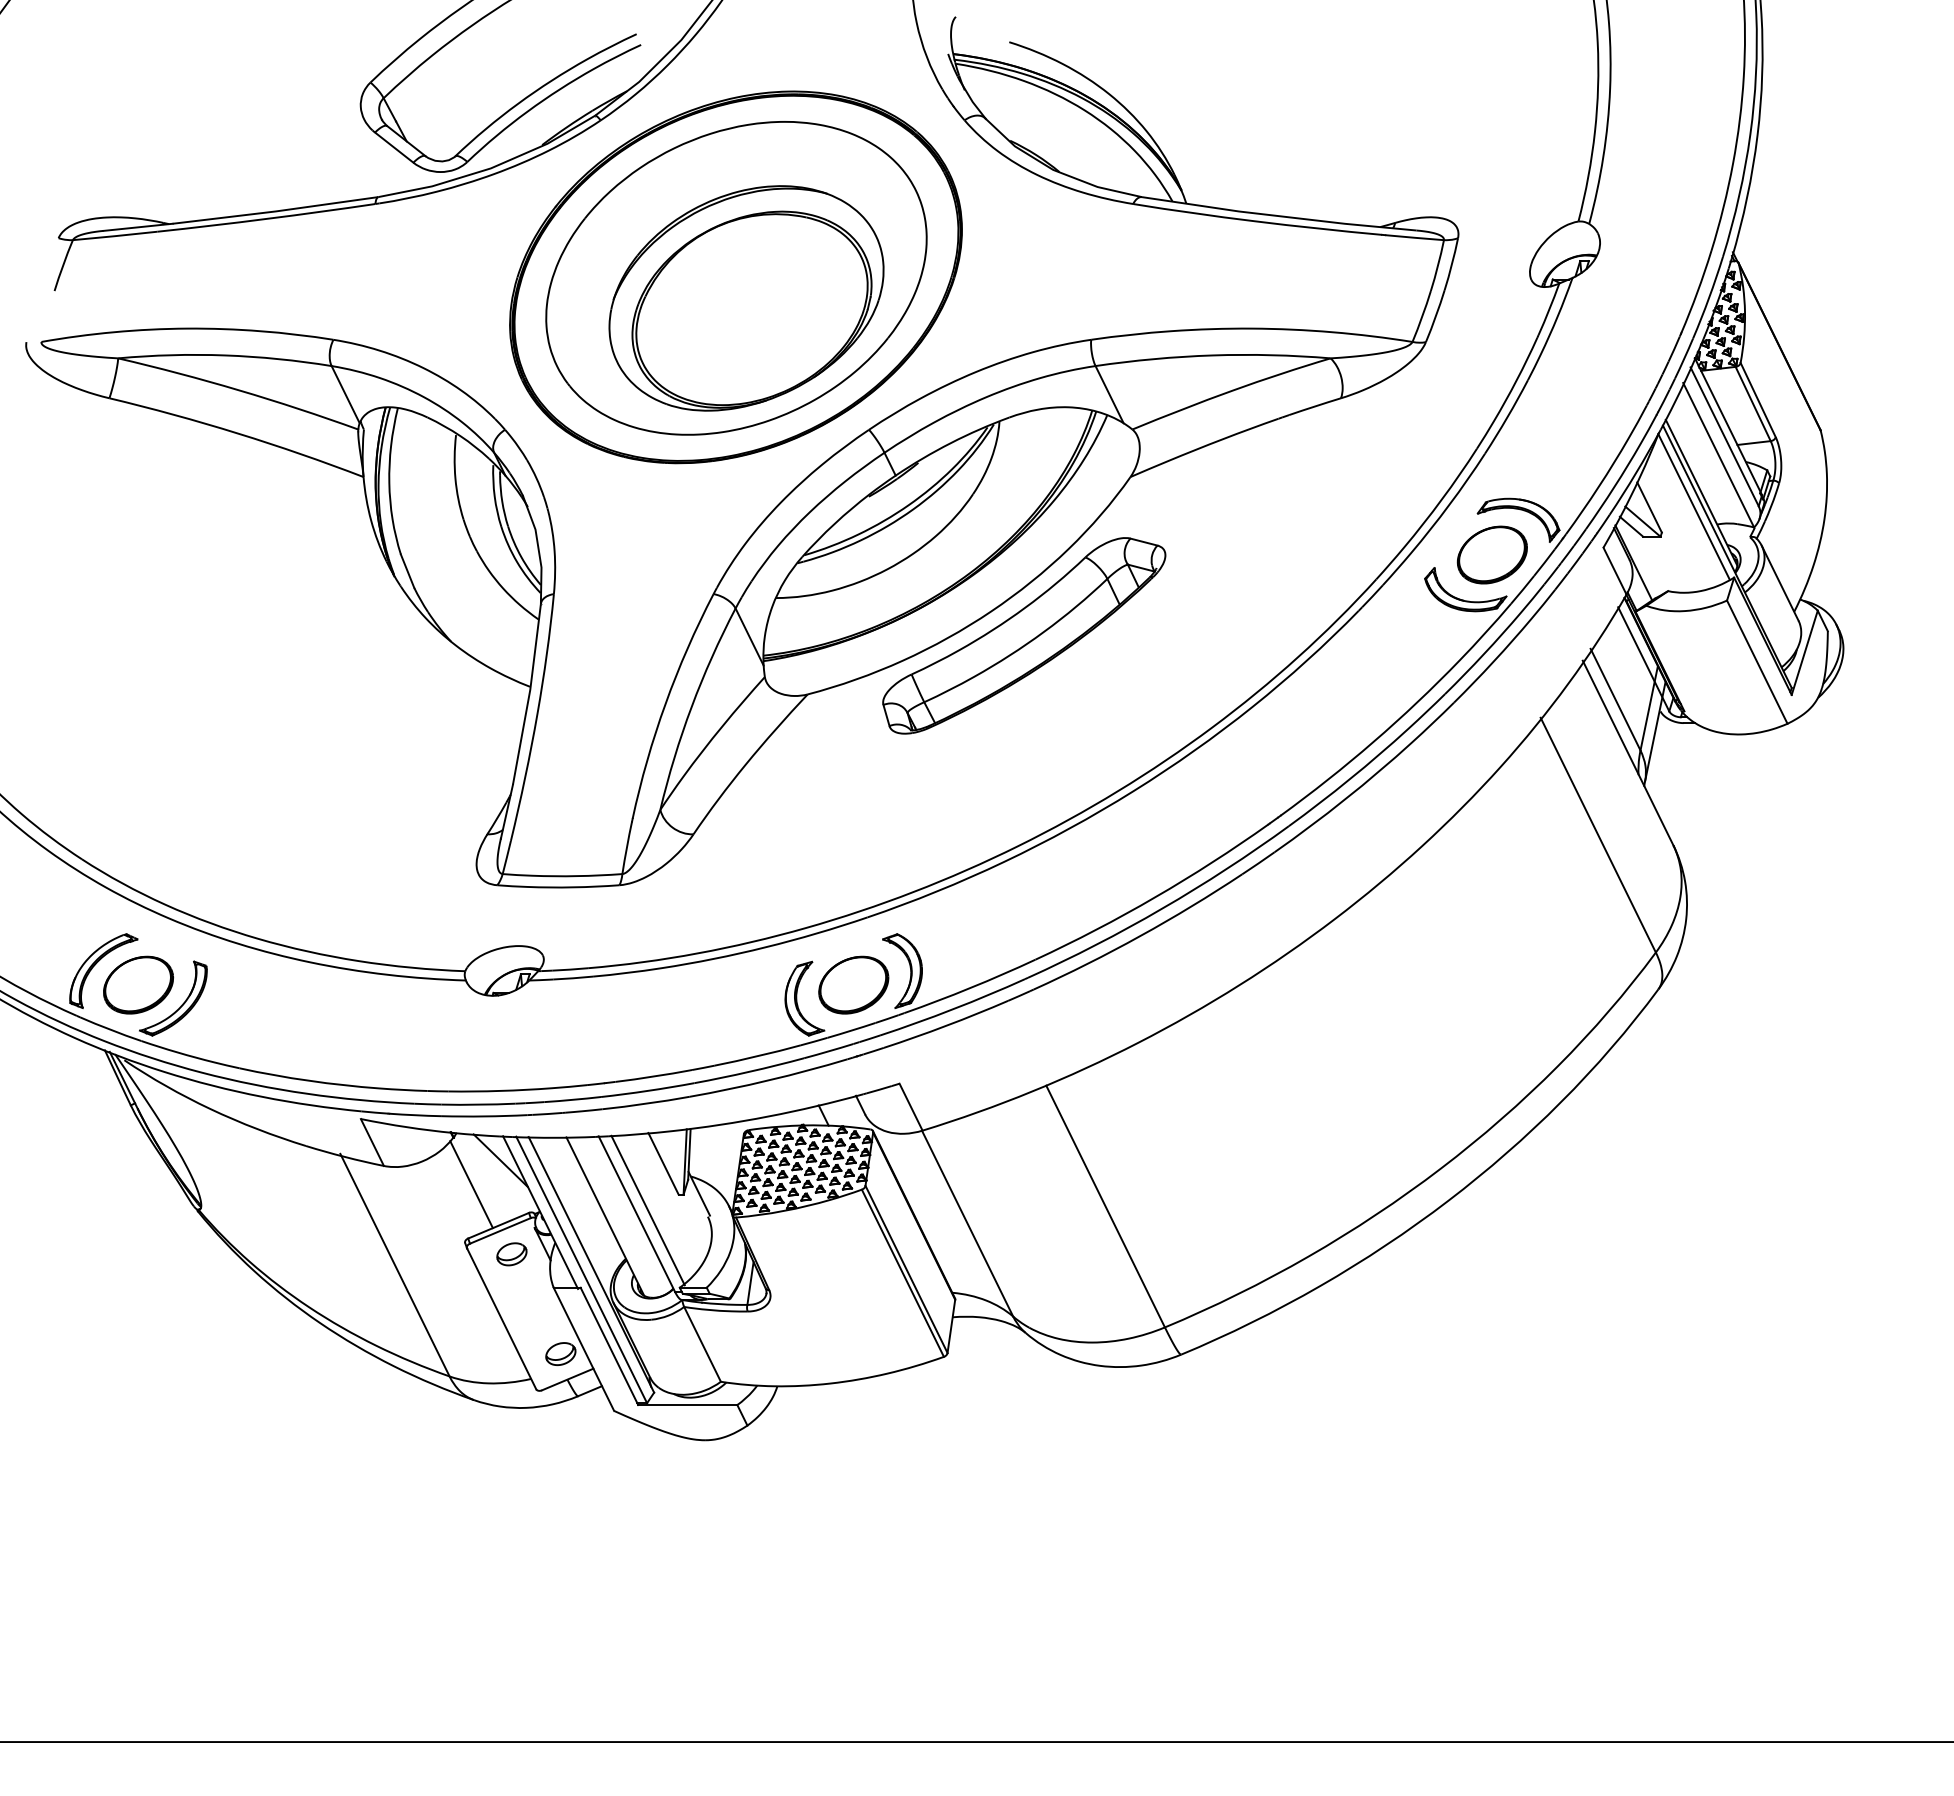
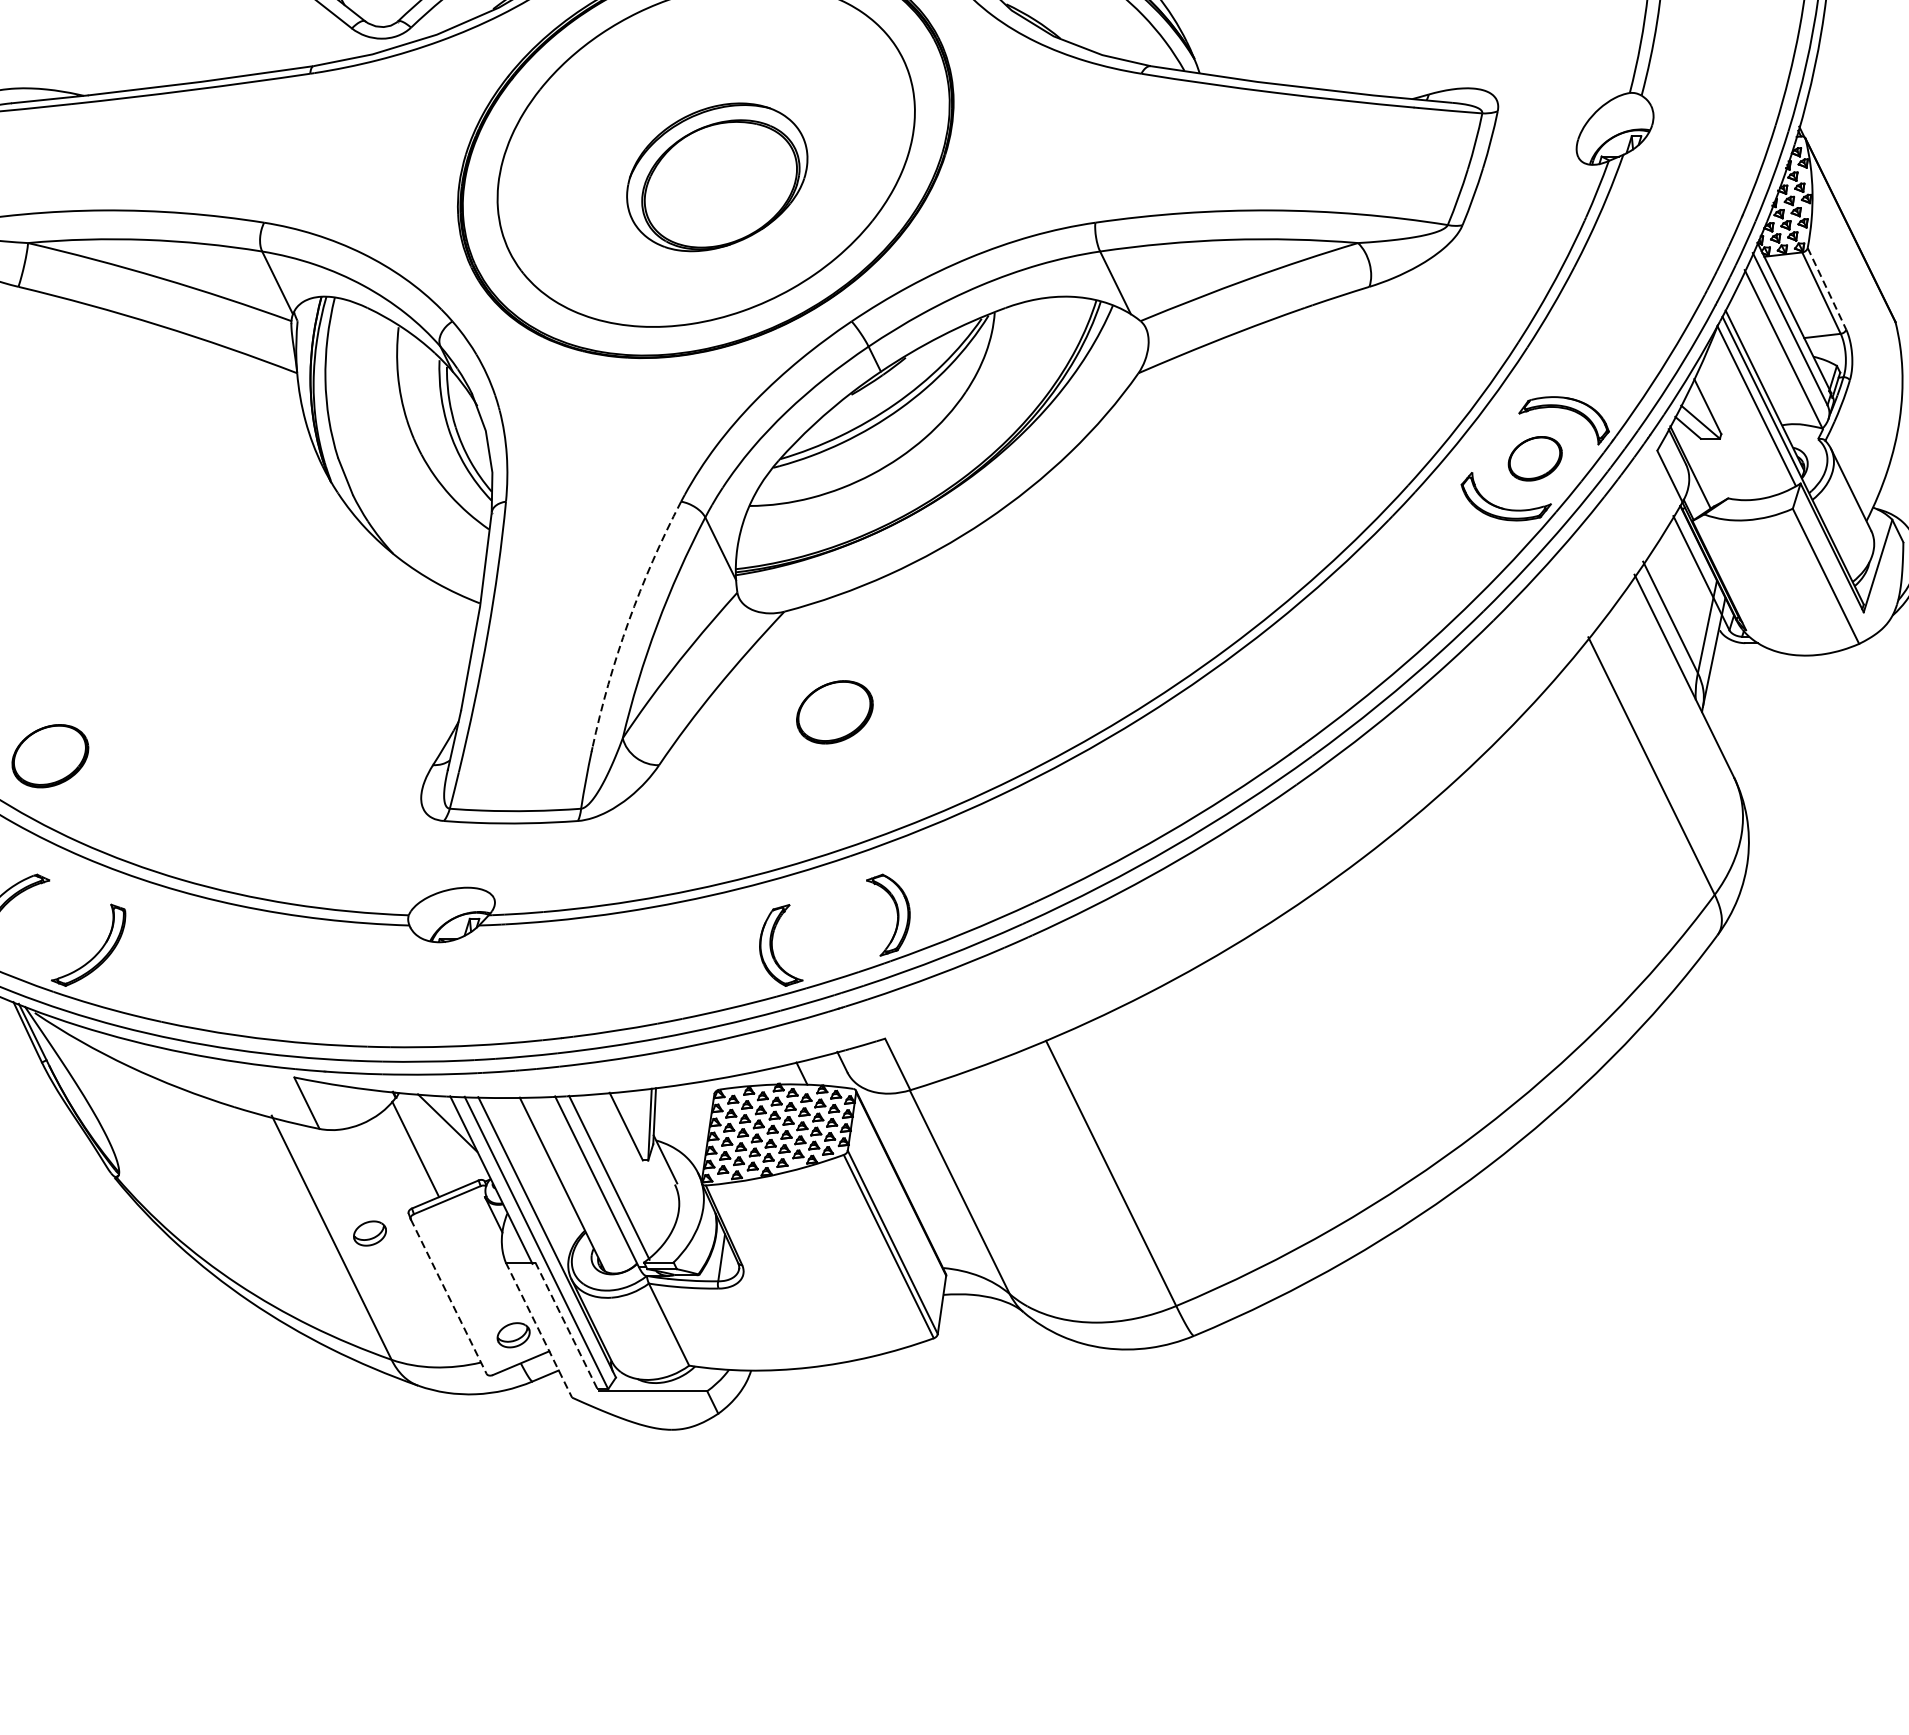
part: (746, 298) -> (717, 177), size x0.6
line: (1758, 400) -> (1827, 289), solid -> dashed
part: (1491, 554) -> (1534, 458), size x0.7
part: (1024, 635) -> (1022, 547), removed
arc: (665, 703) -> (628, 621), solid -> dashed
part: (138, 984) -> (50, 755), moved
part: (853, 984) -> (834, 711), moved
part: (511, 1254) -> (369, 1233), moved
line: (501, 1319) -> (448, 1297), solid -> dashed
line: (609, 1346) -> (566, 1326), solid -> dashed
line: (583, 1349) -> (538, 1330), solid -> dashed

